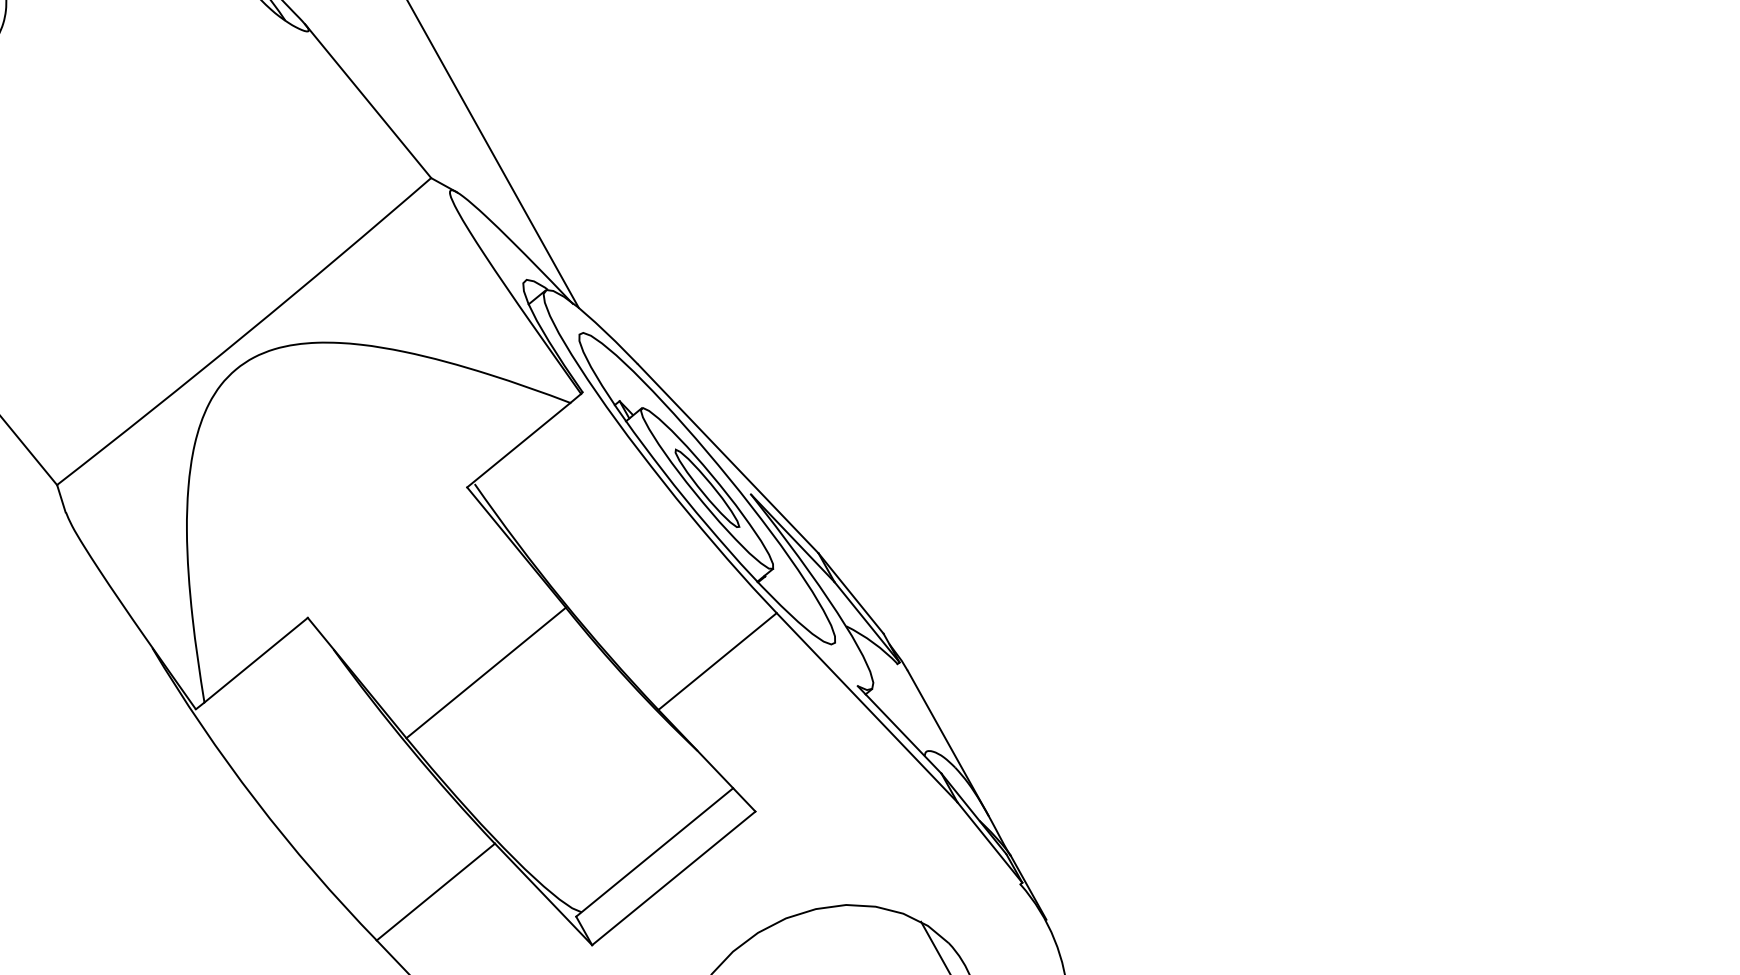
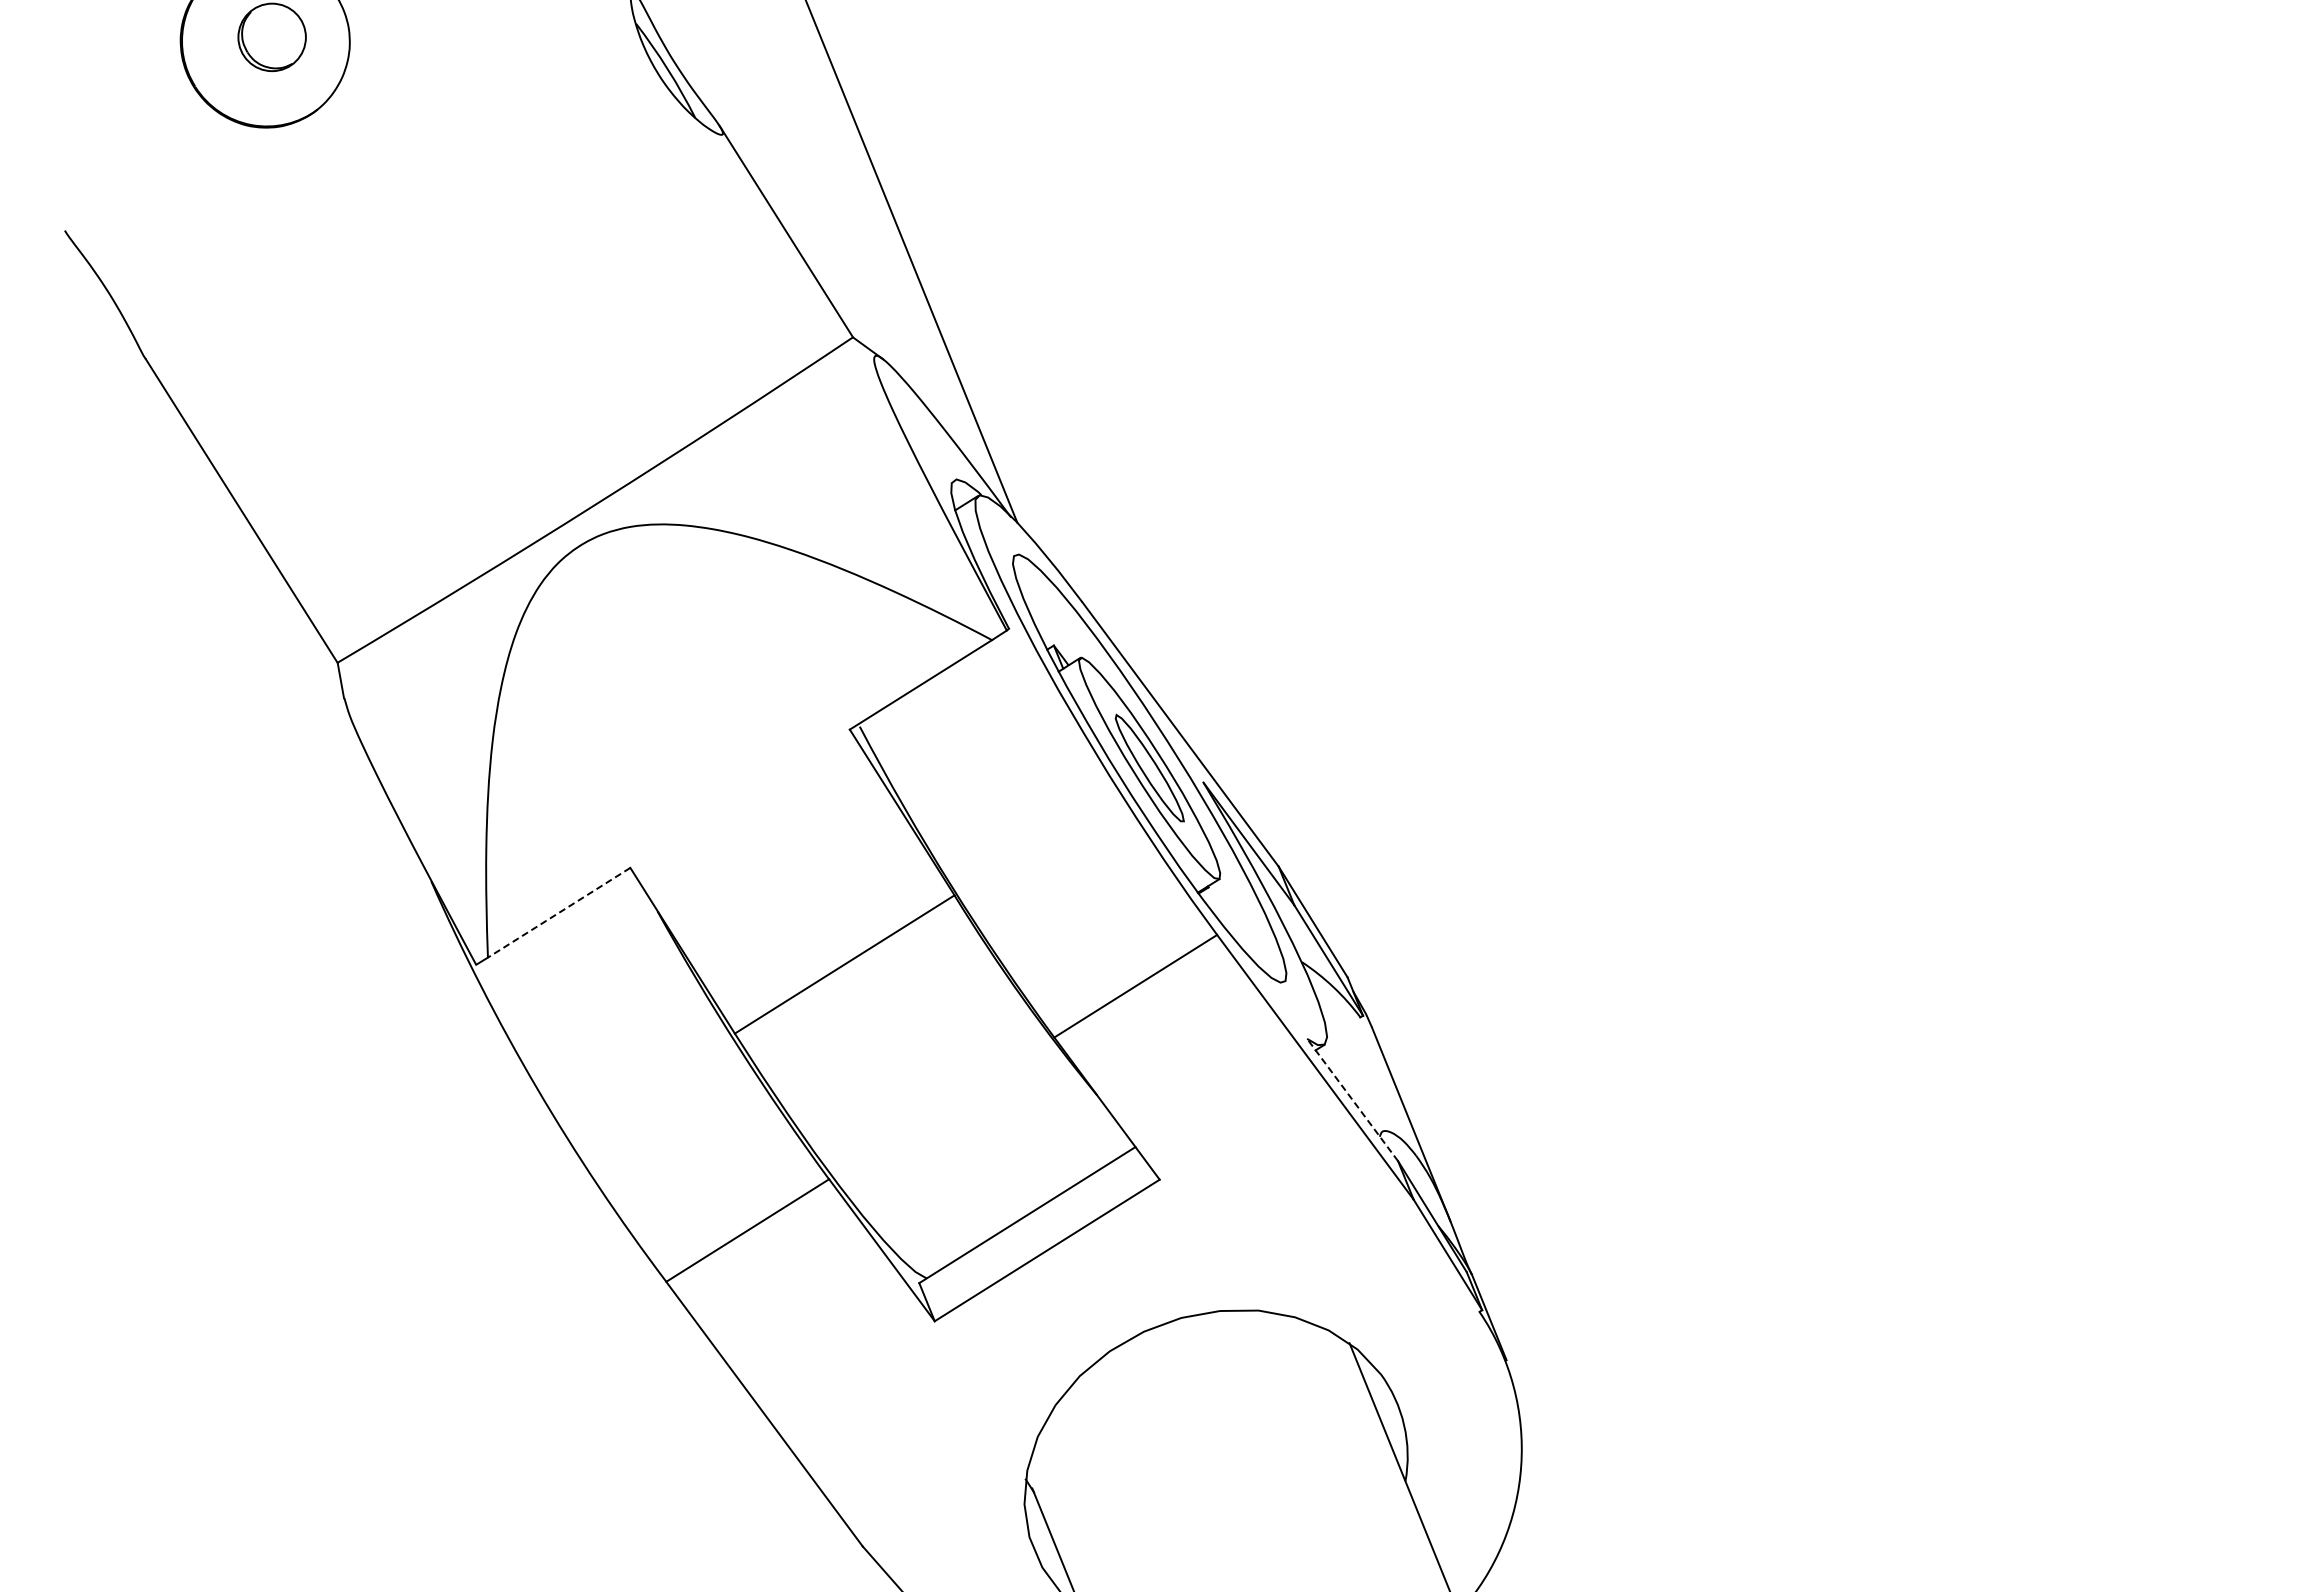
line: (255, 660) -> (558, 913), solid -> dashed
line: (899, 729) -> (1352, 1099), solid -> dashed

